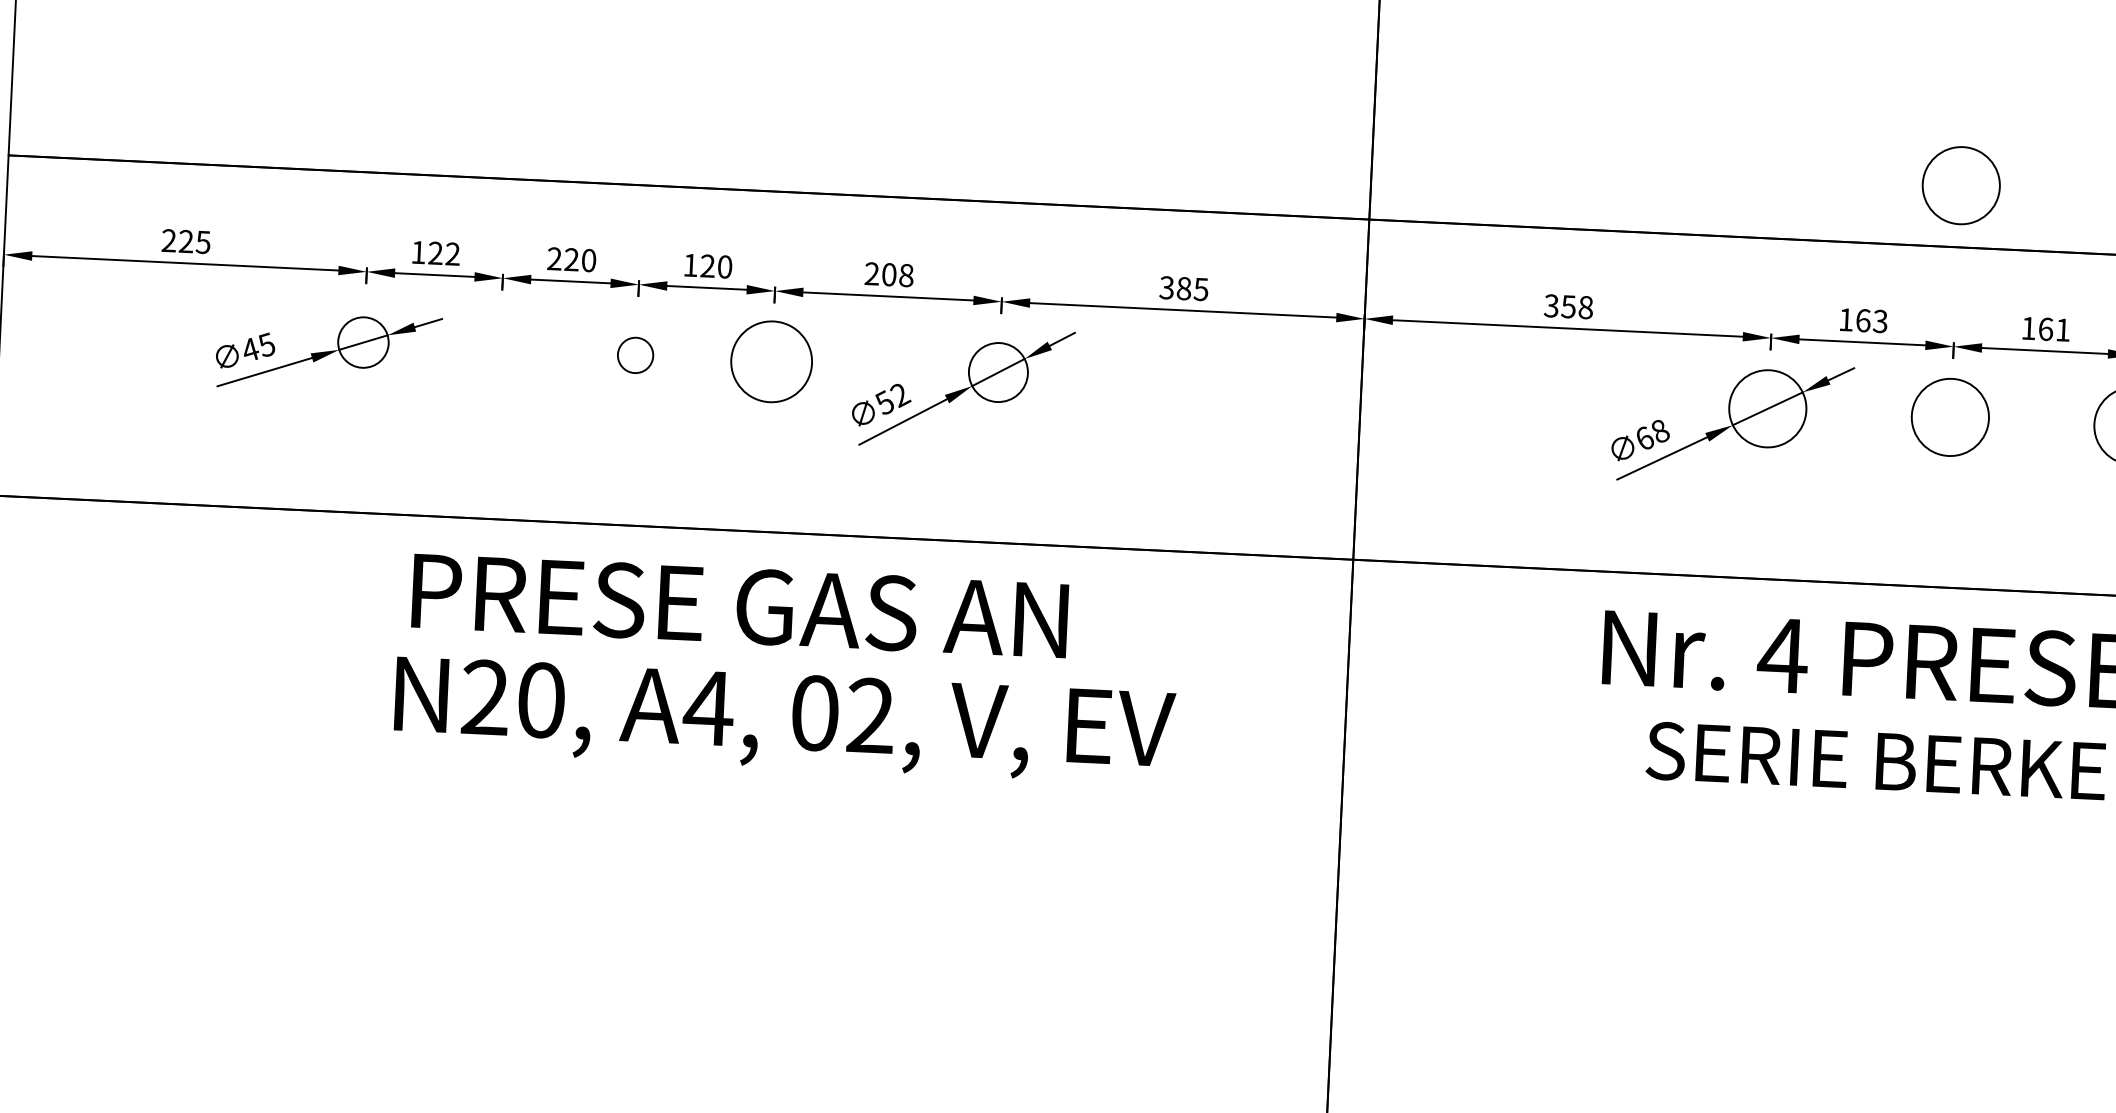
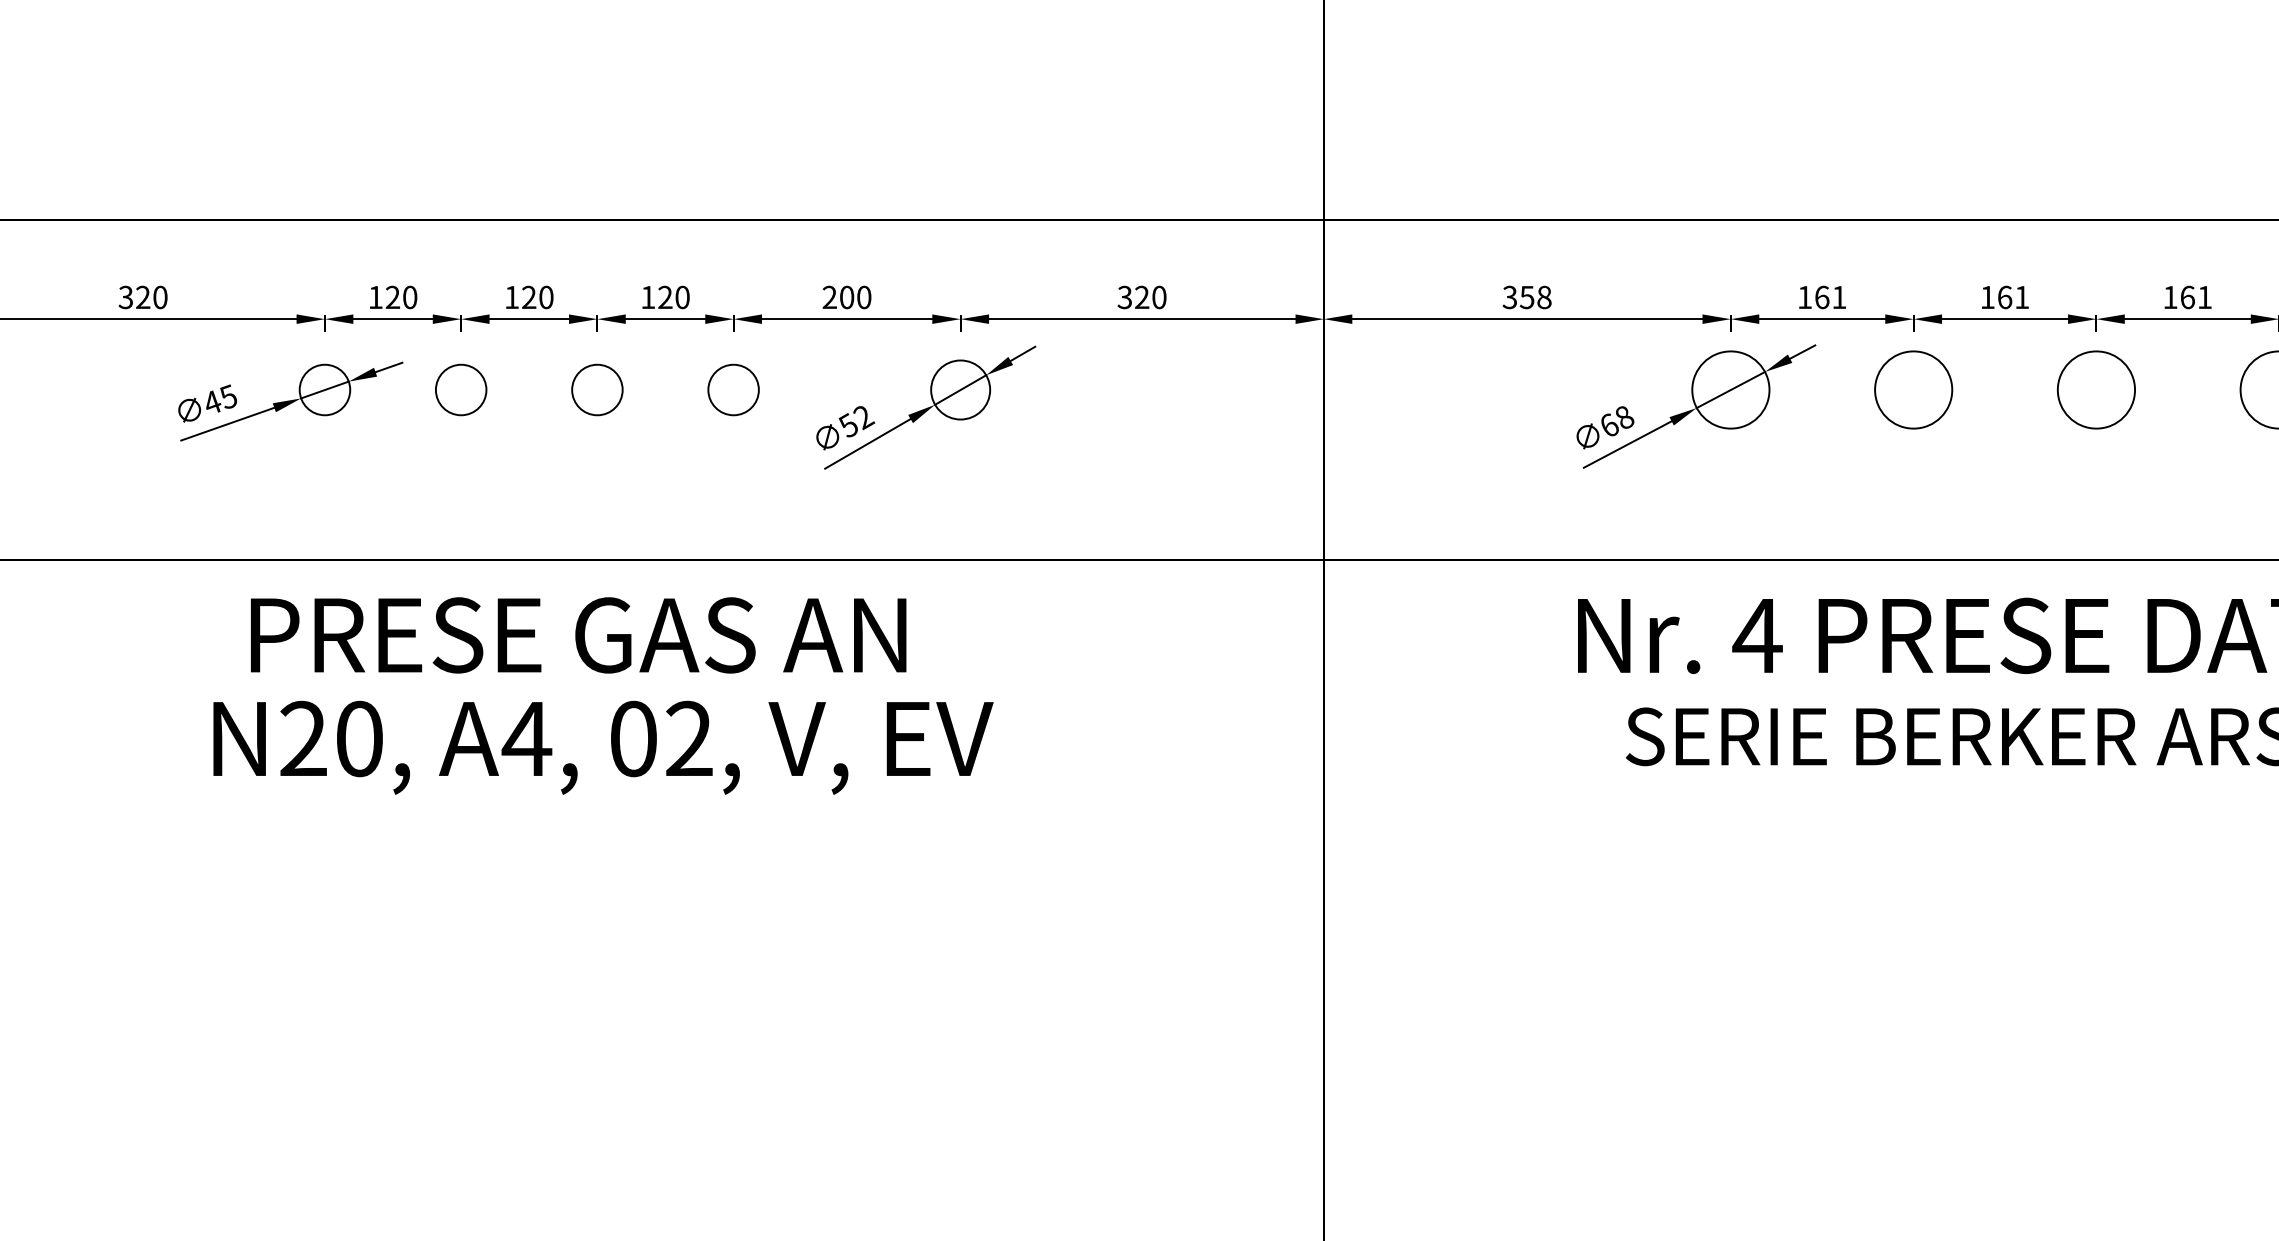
circle: (1961, 185) -> (1913, 157), removed
text: (185, 241) -> (142, 297), 225 -> 320
text: (453, 254) -> (410, 297), 122 -> 120
text: (554, 257) -> (511, 296), 220 -> 120
text: (906, 275) -> (864, 297), 208 -> 200
text: (1192, 289) -> (1150, 297), 385 -> 320
text: (1880, 321) -> (1839, 297), 163 -> 161
circle: (499, 348) -> (461, 389), added
circle: (635, 354) -> (597, 389), size x1.43
circle: (771, 361) -> (733, 389), size x0.62
text: (739, 606) -> (578, 635), moved
text: (784, 720) -> (603, 747), moved

